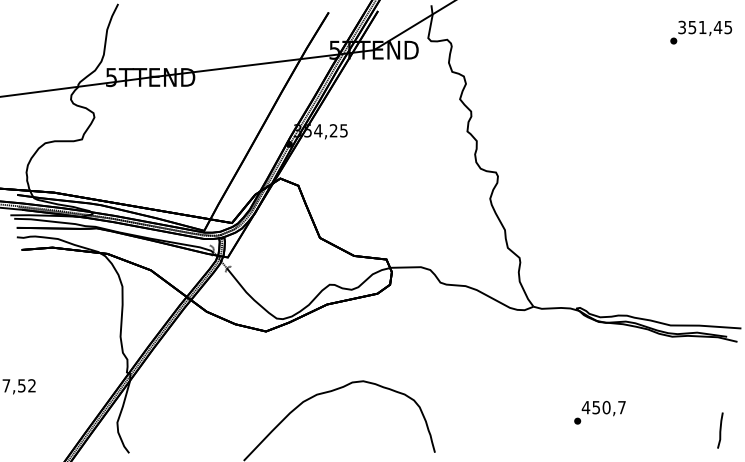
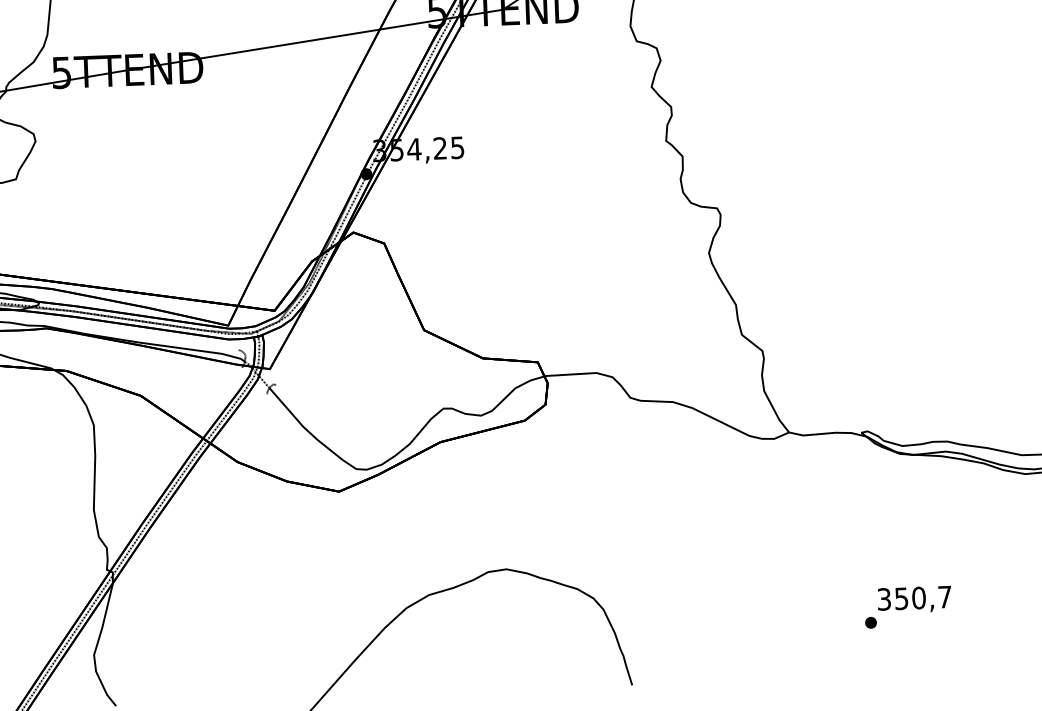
text: (585, 407) -> (883, 599), 450,7 -> 350,7

